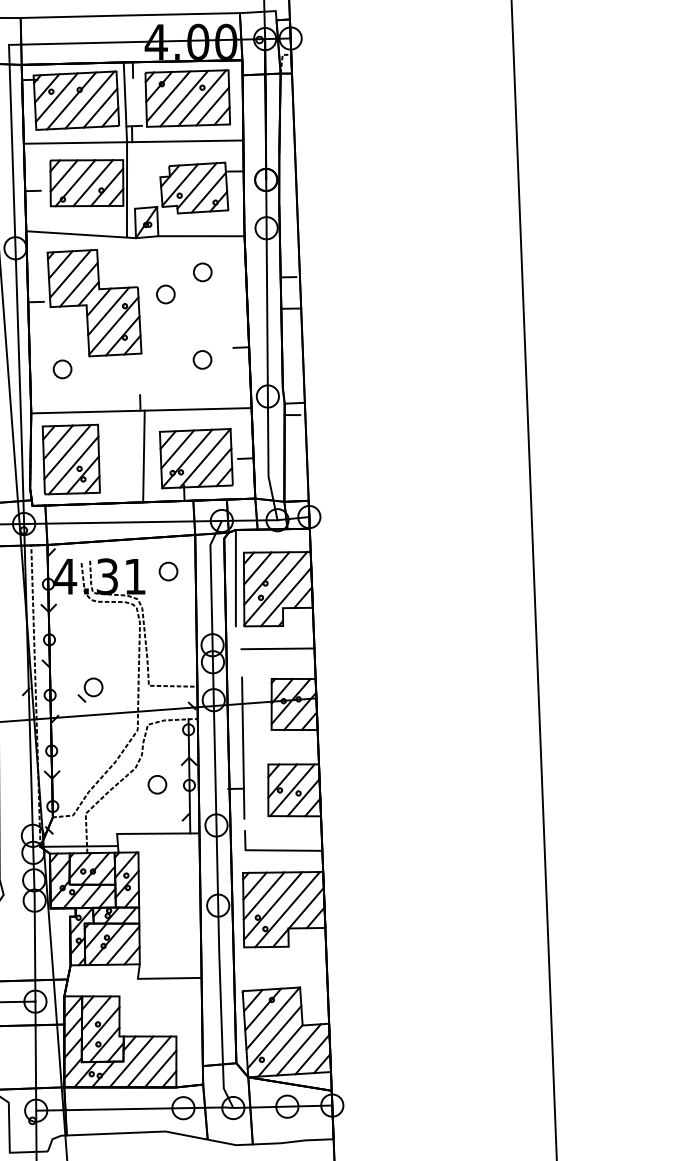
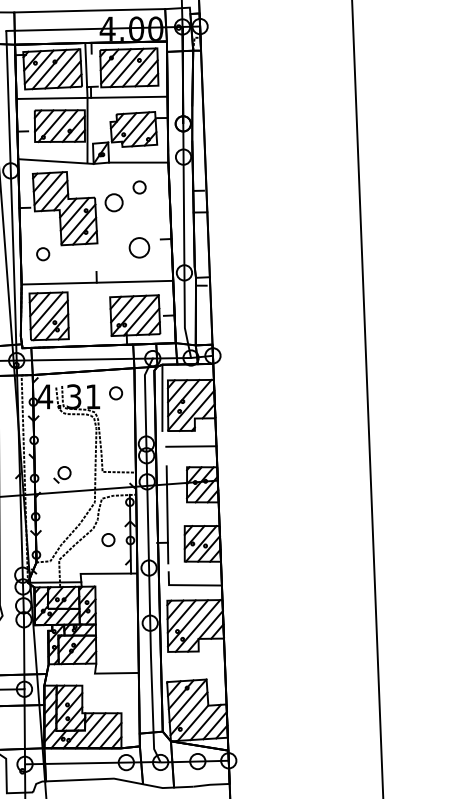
part: (166, 294) -> (114, 202), size x1.4
part: (202, 359) -> (139, 247), size x1.6
line: (142, 455) -> (98, 313), removed

